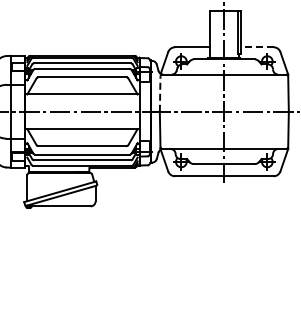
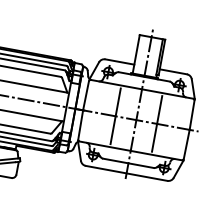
line: (256, 47) -> (172, 71), dashed -> solid
line: (160, 94) -> (86, 96), dashed -> solid
line: (199, 111) -> (115, 116), added
line: (249, 111) -> (157, 123), added

